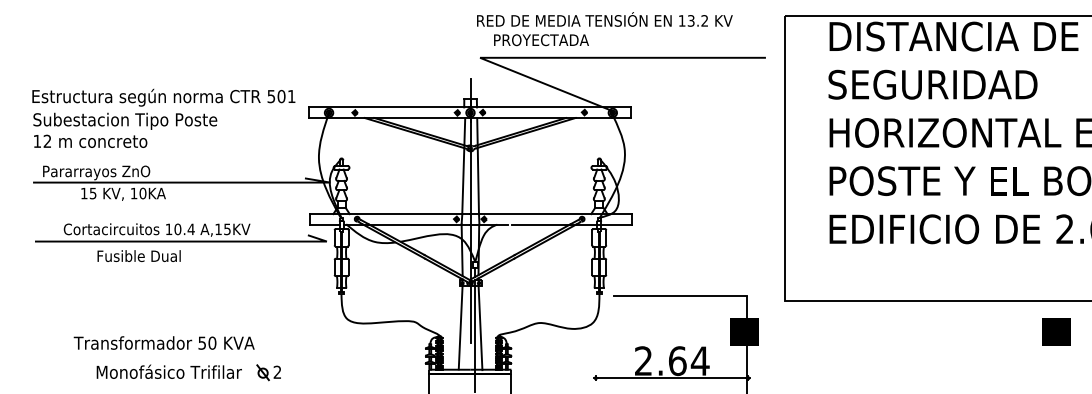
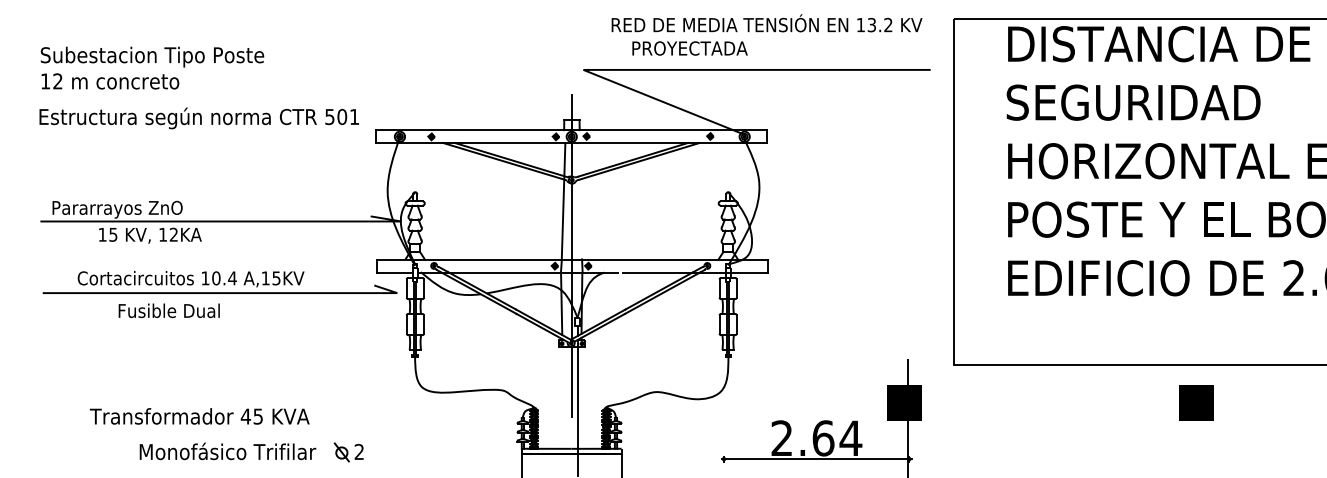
text: (604, 28) -> (766, 34), moved
text: (125, 129) -> (152, 67), moved
line: (477, 166) -> (580, 201), removed
text: (142, 193) -> (173, 234), 10KA -> 12KA
line: (681, 296) -> (827, 359), removed
line: (460, 327) -> (559, 397), removed
line: (480, 328) -> (583, 398), removed
part: (1056, 331) -> (1196, 402), moved
text: (206, 343) -> (251, 416), 50 -> 45
part: (188, 372) -> (251, 452), moved

